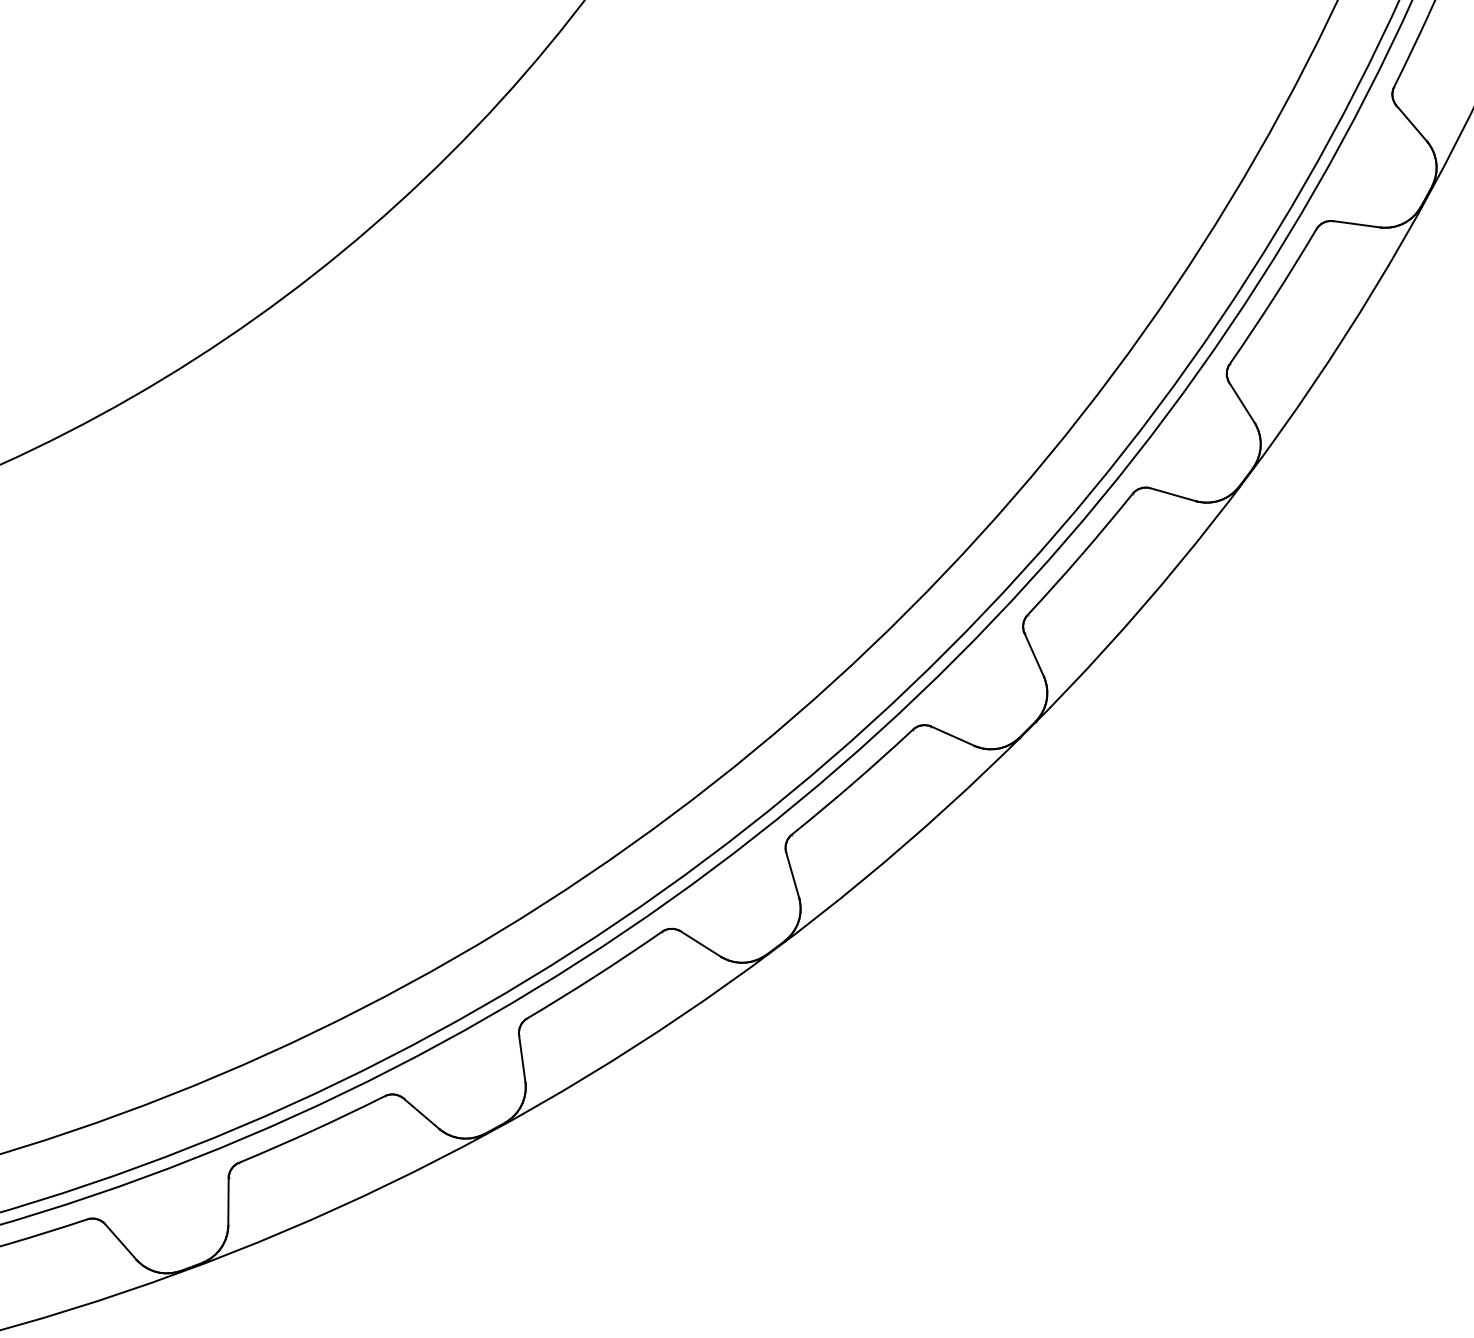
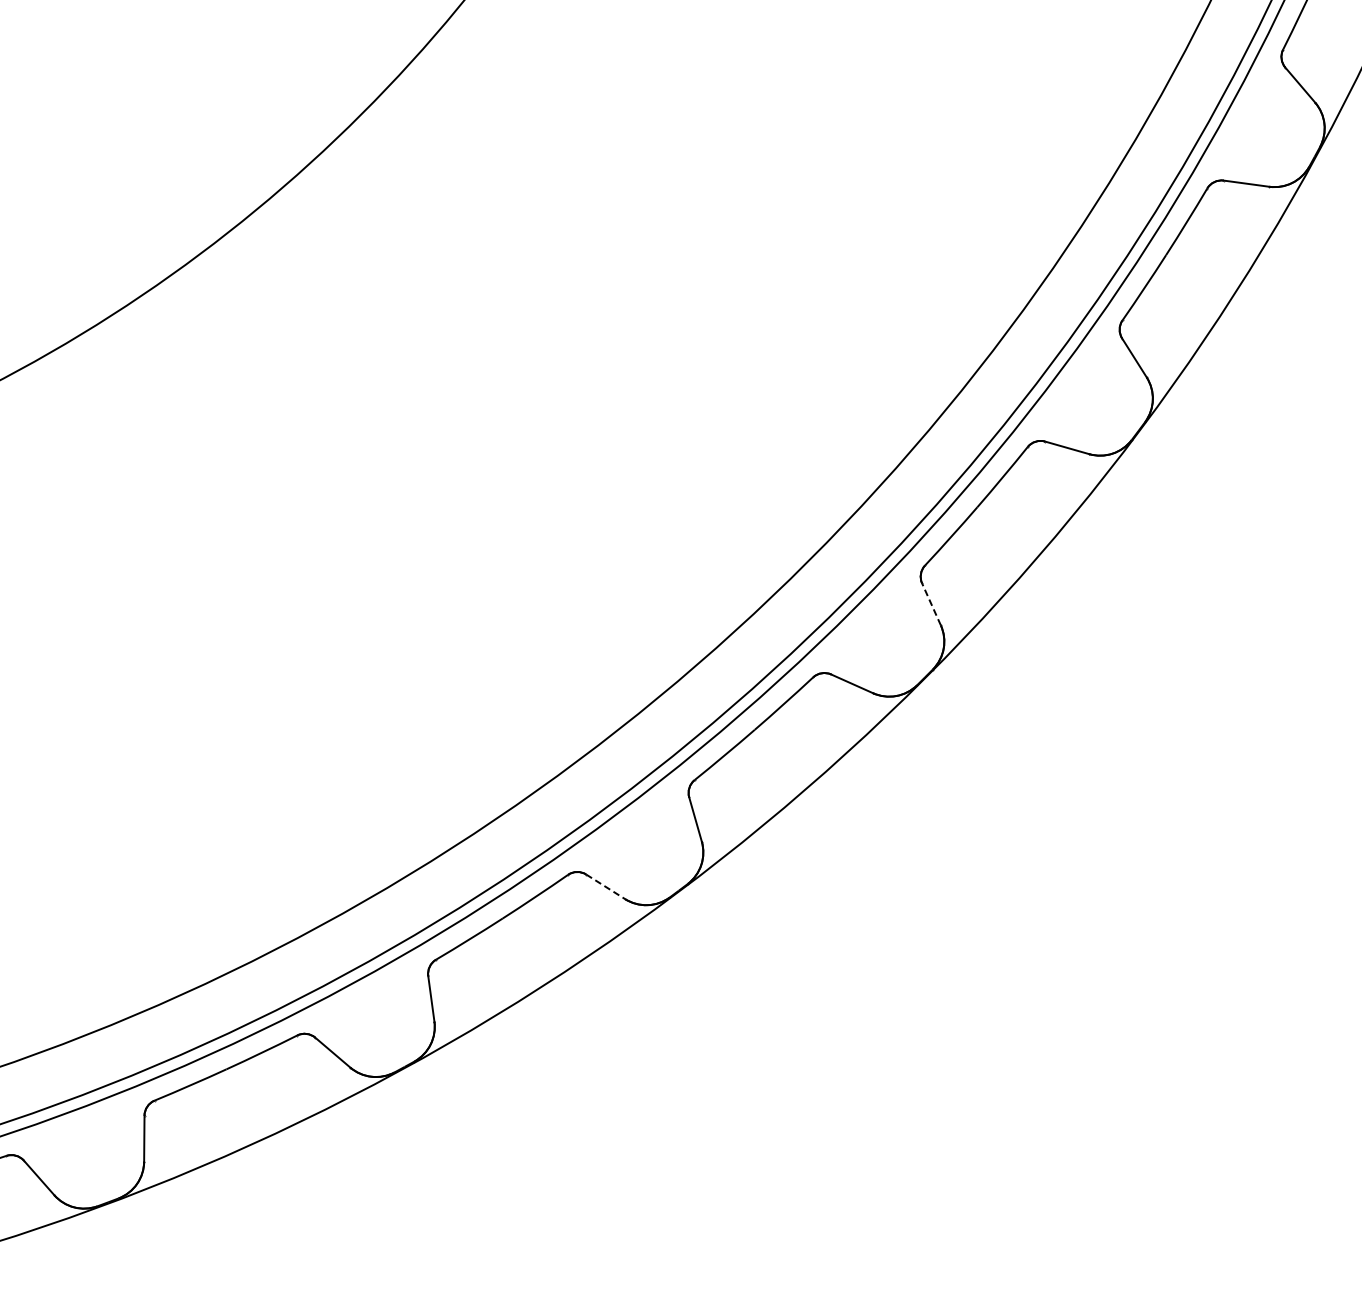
line: (1034, 654) -> (931, 604), solid -> dashed
line: (700, 943) -> (605, 886), solid -> dashed

